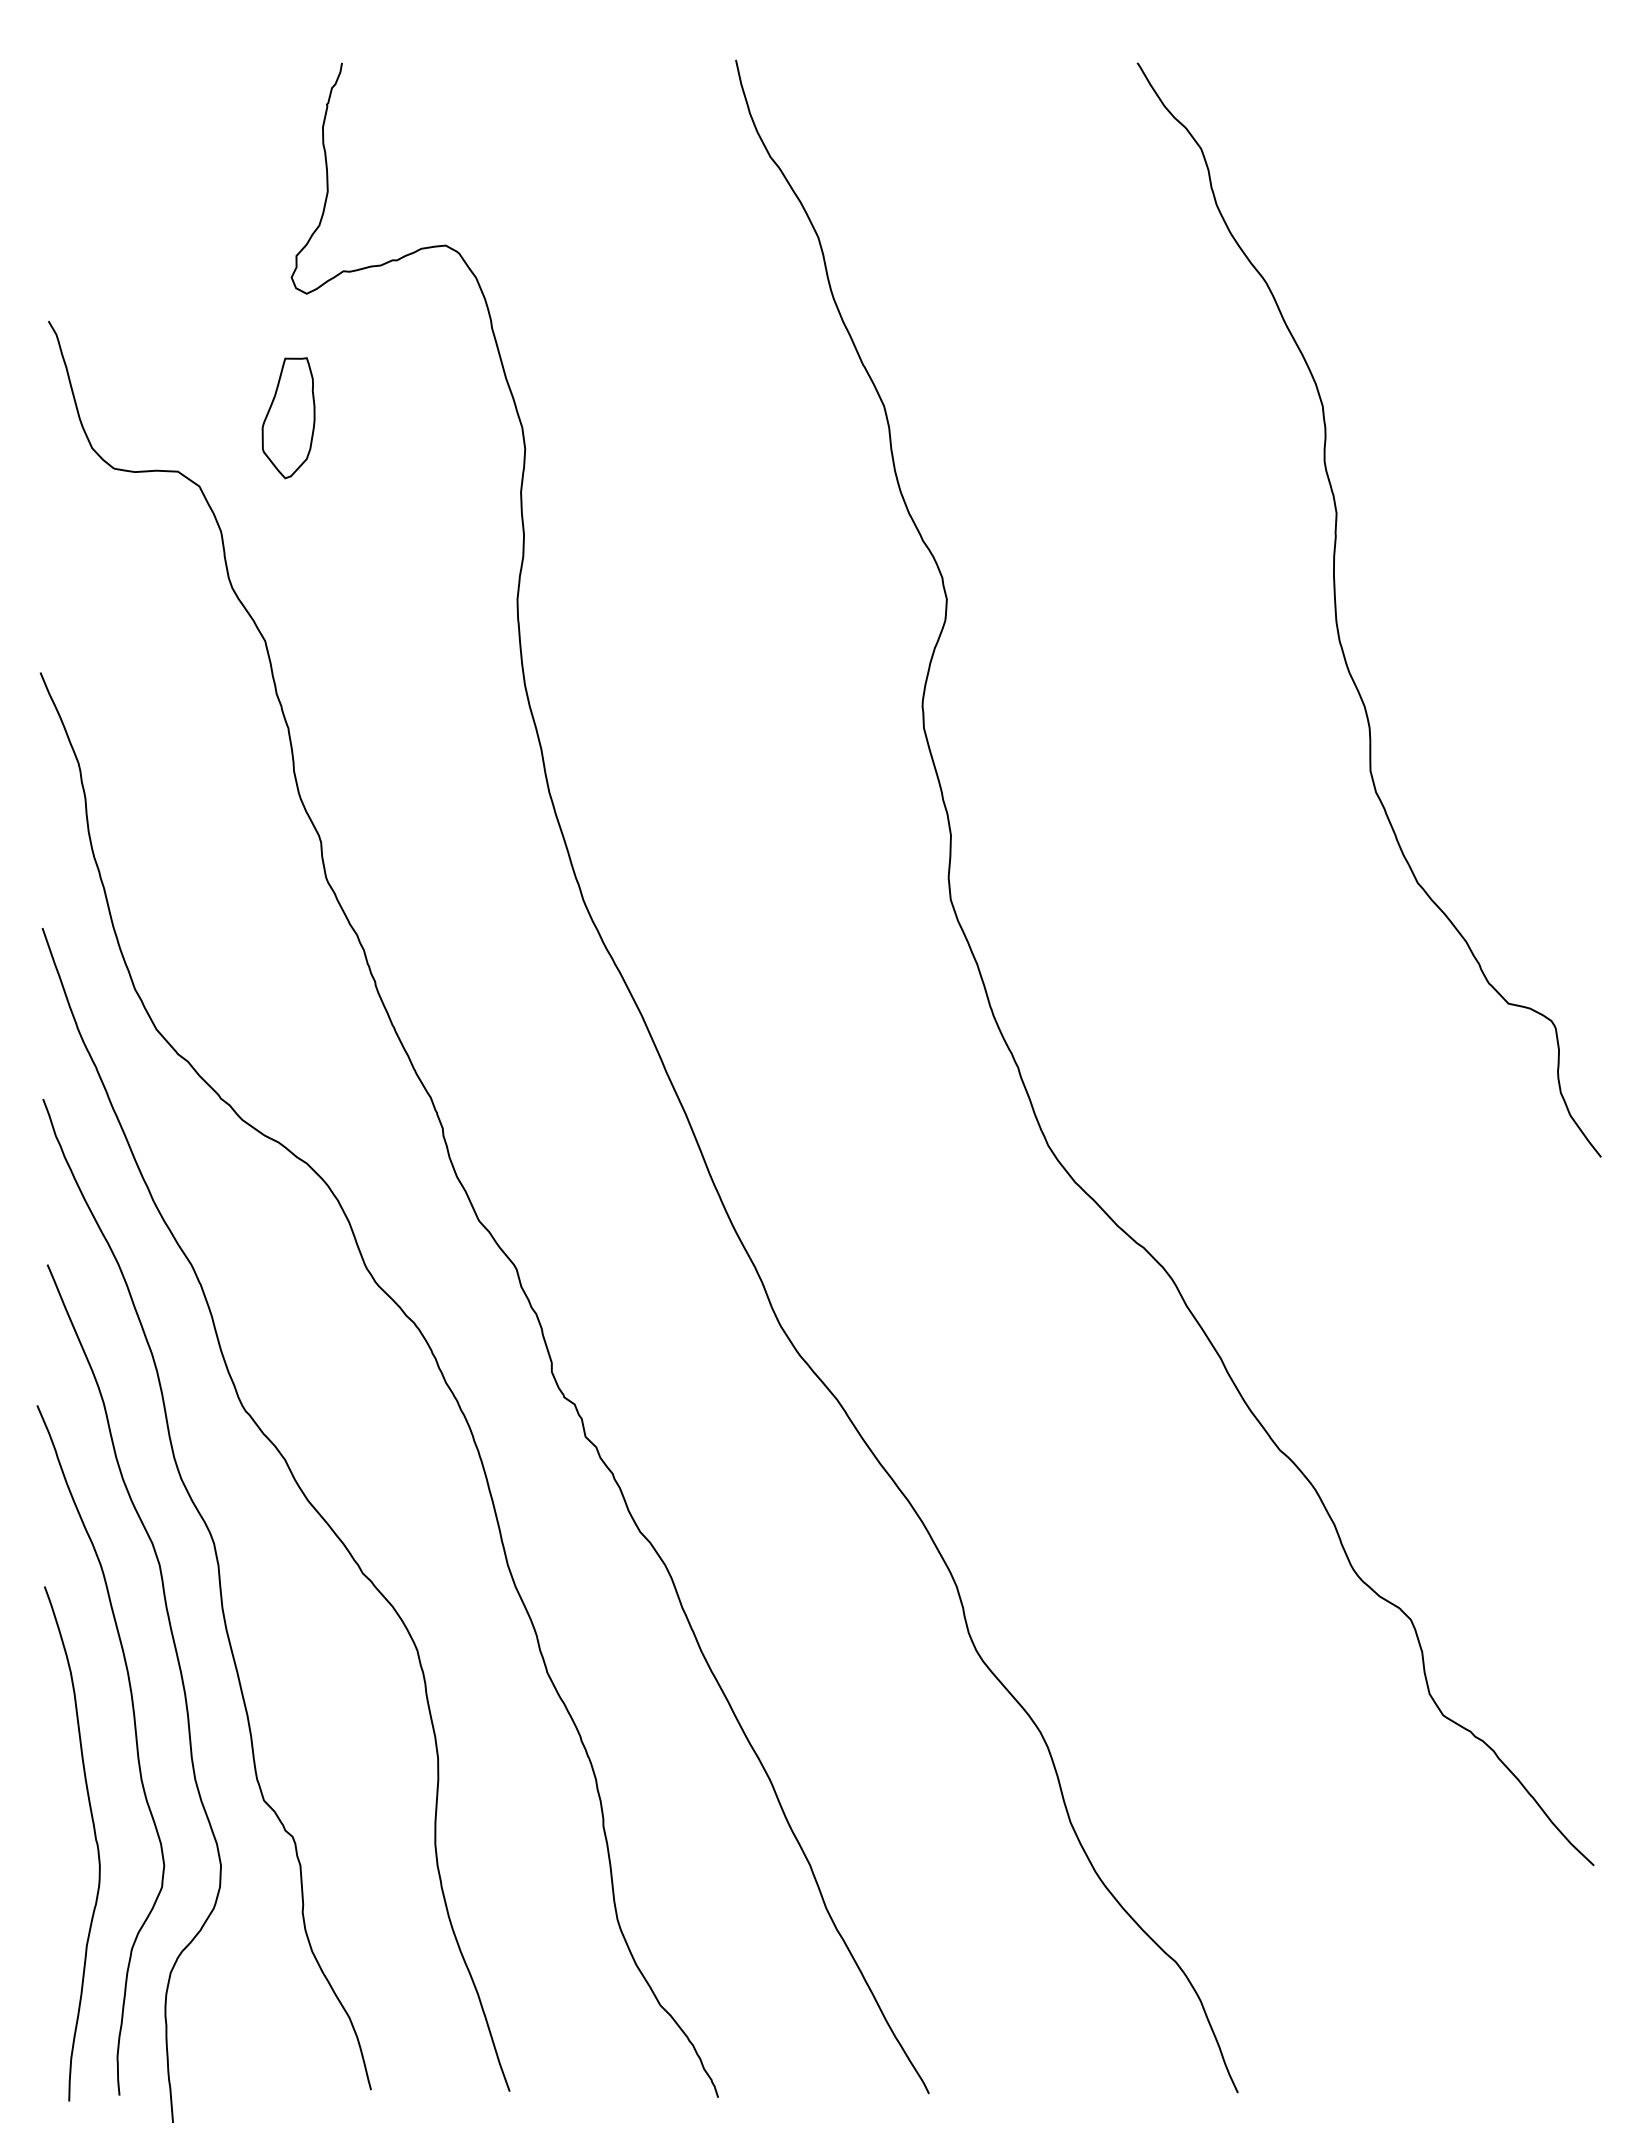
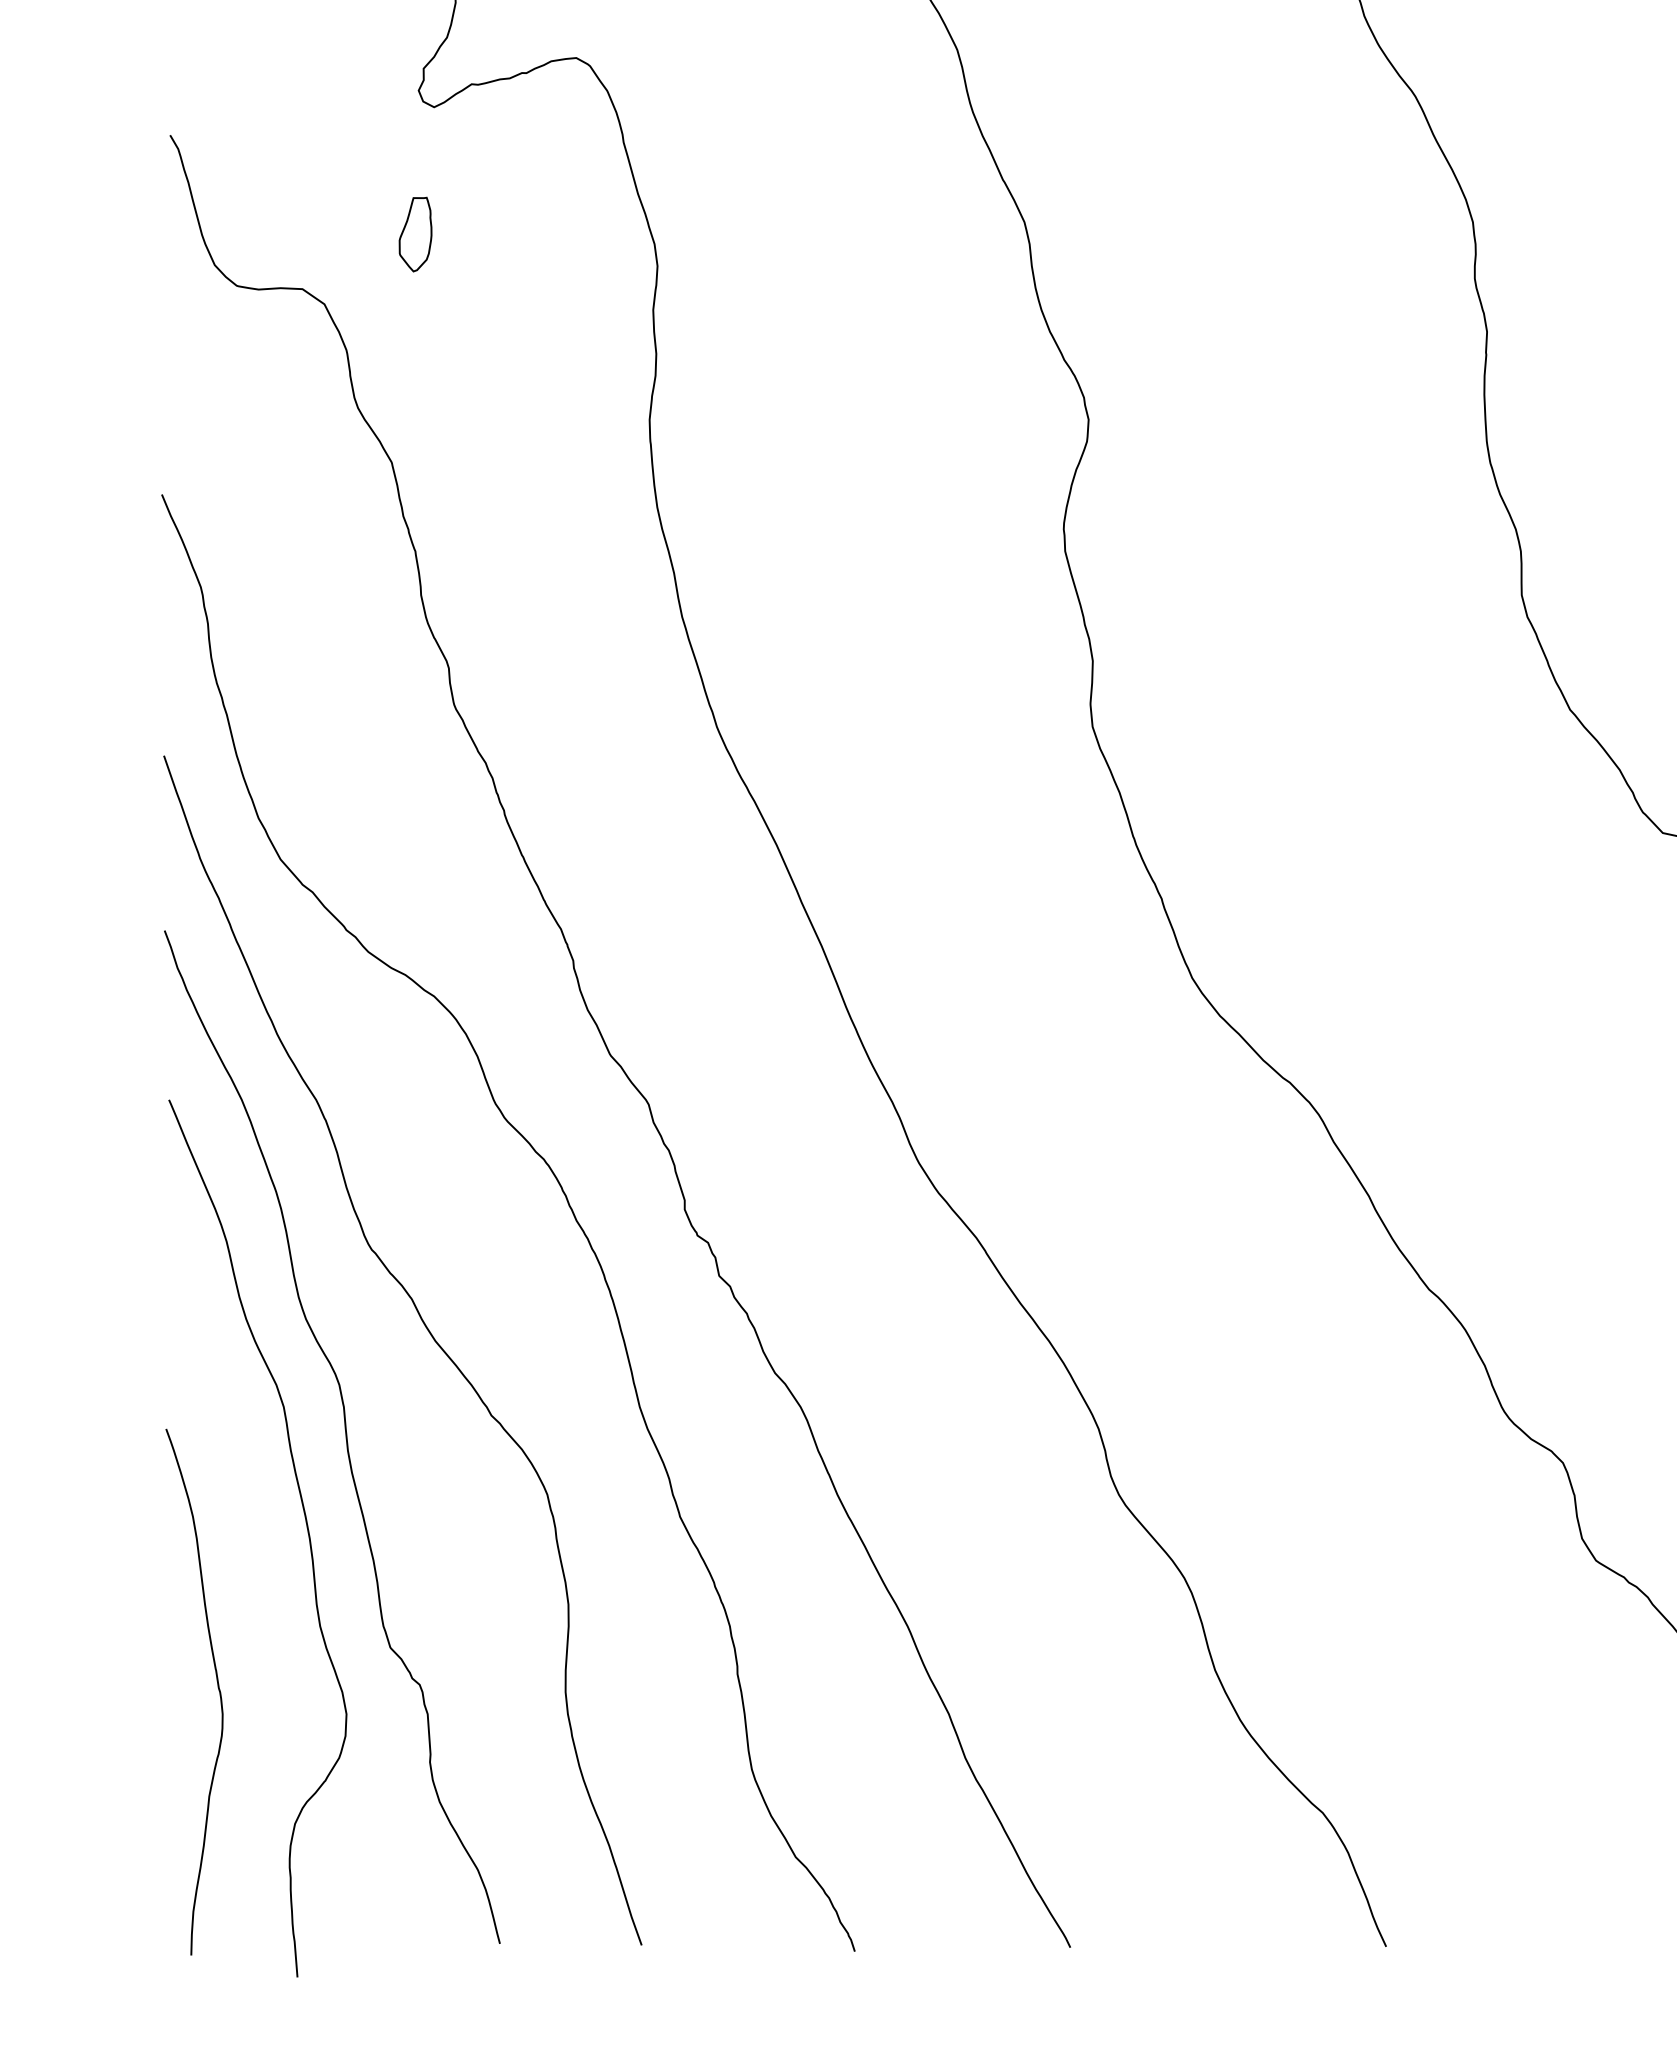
part: (288, 418) -> (415, 234), size x0.6
curve: (136, 1750) -> (260, 1596), removed

